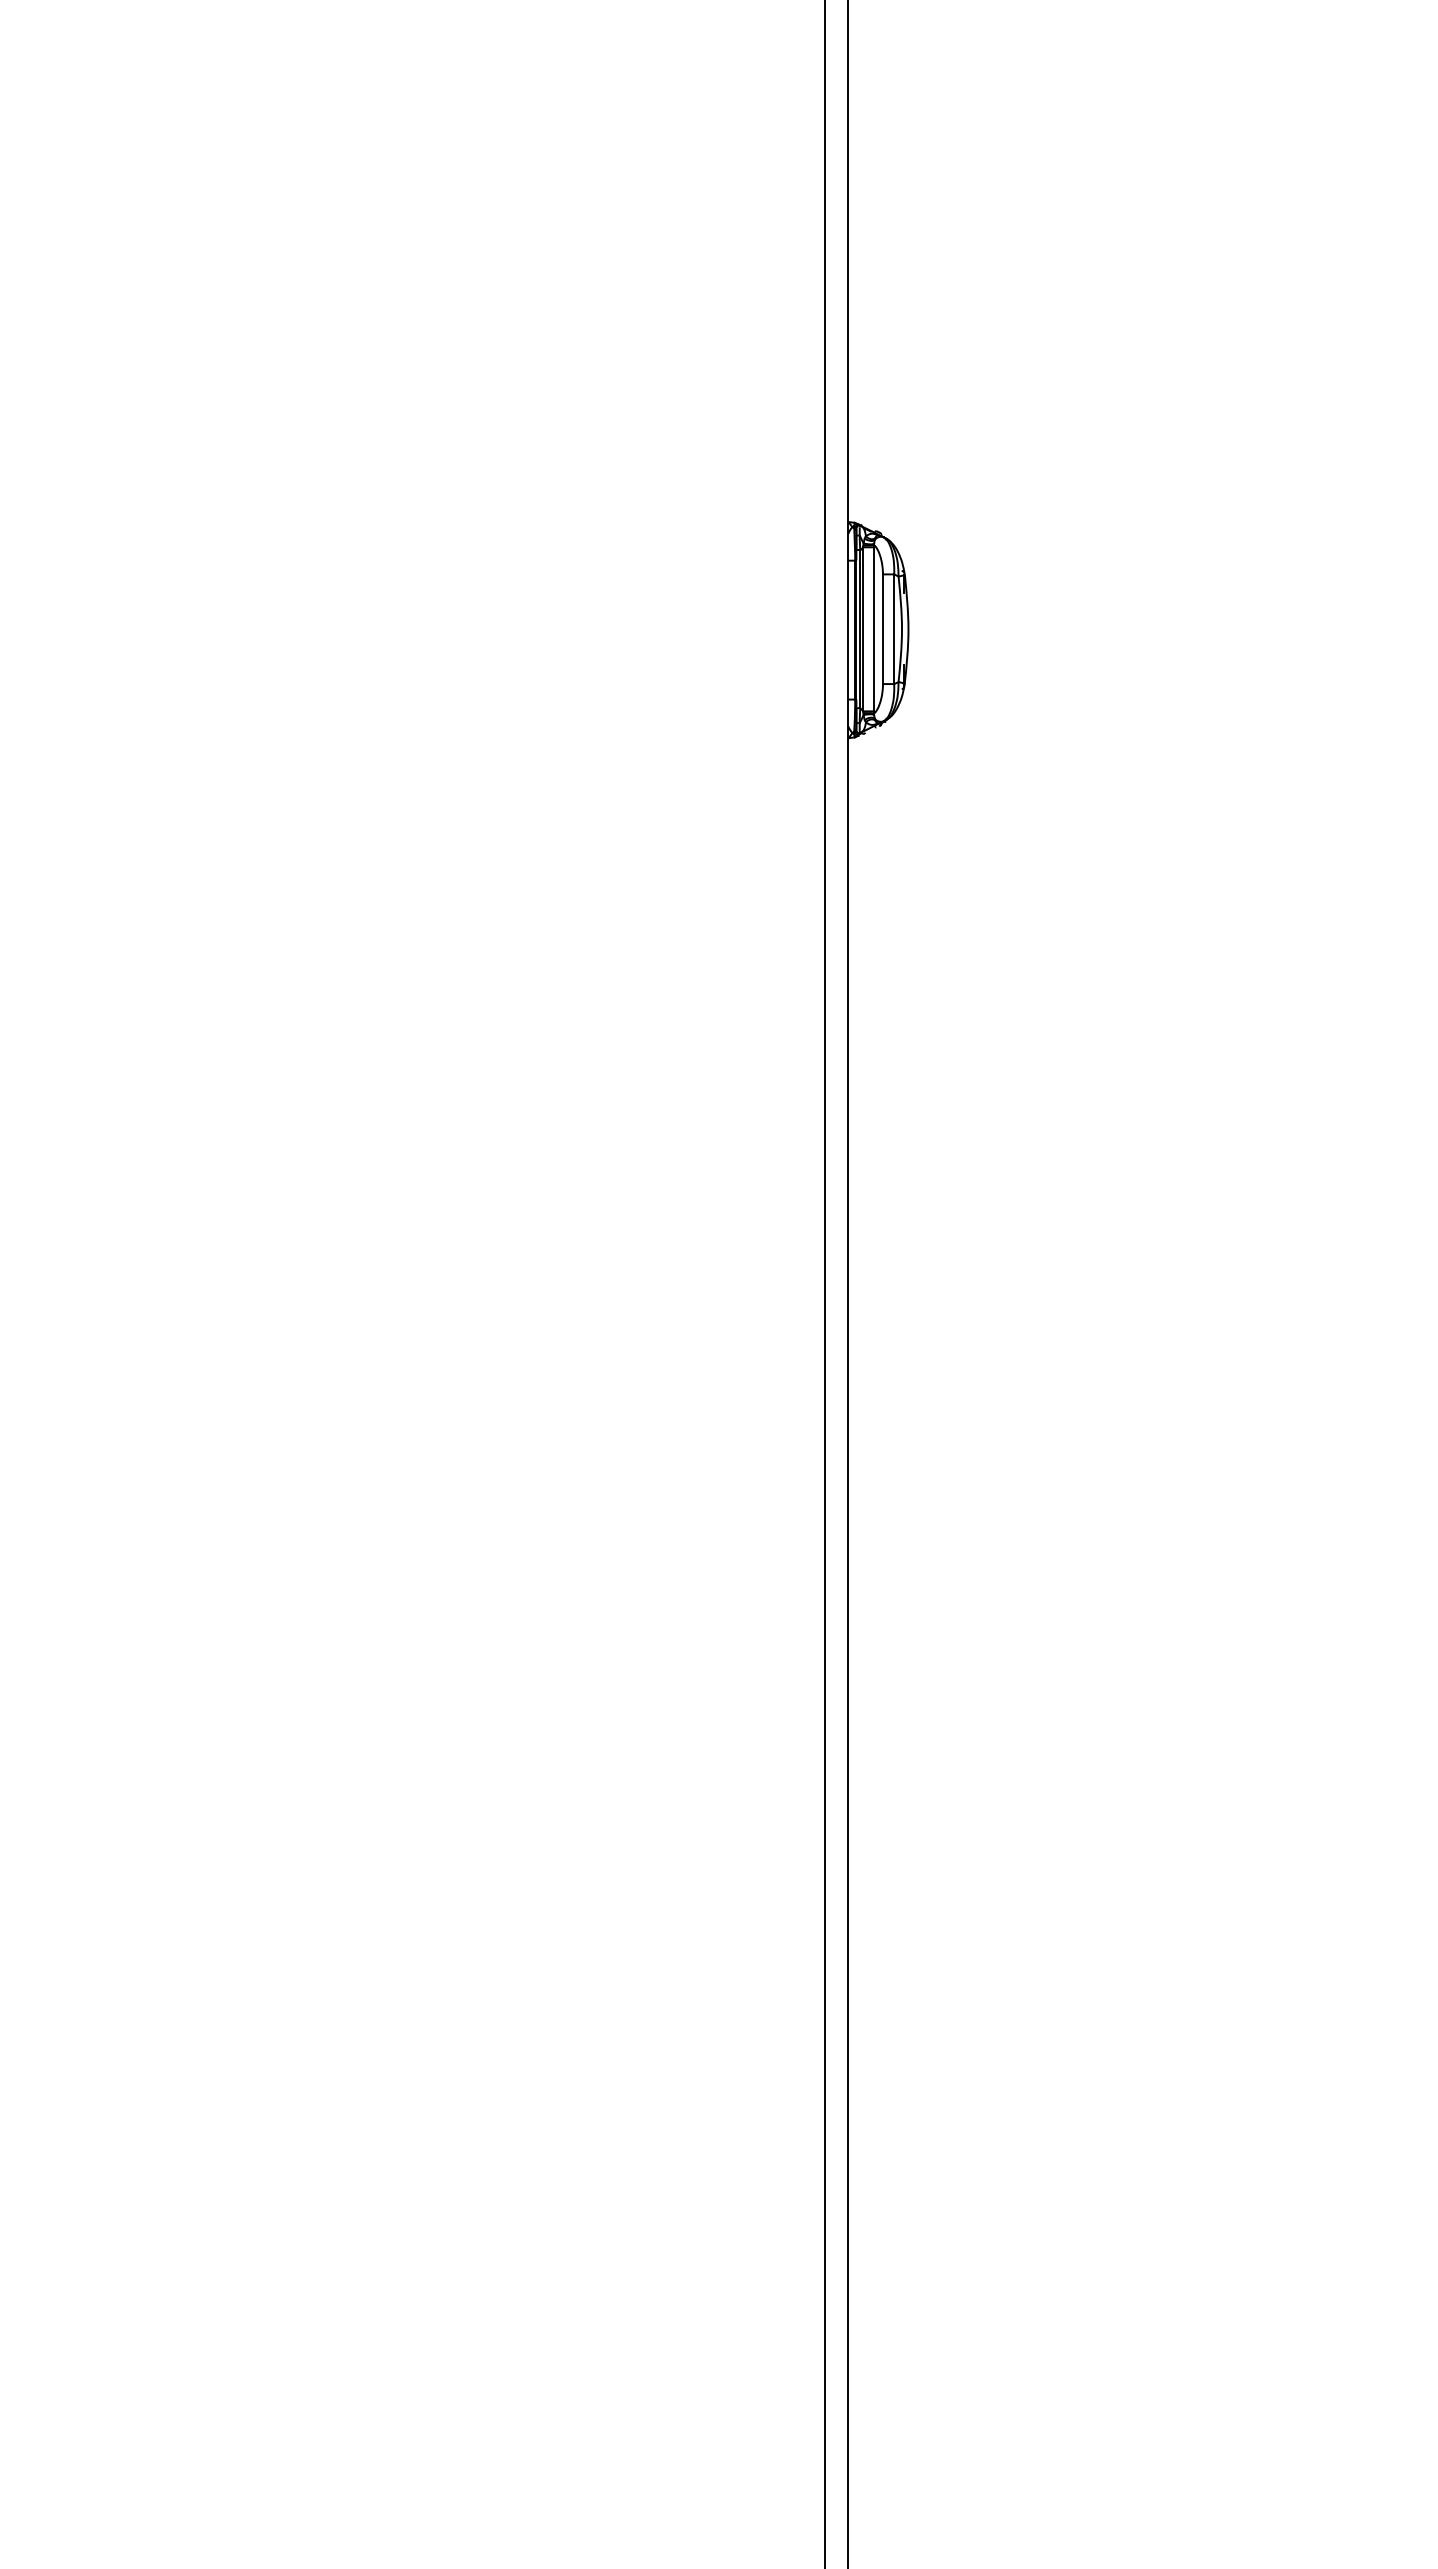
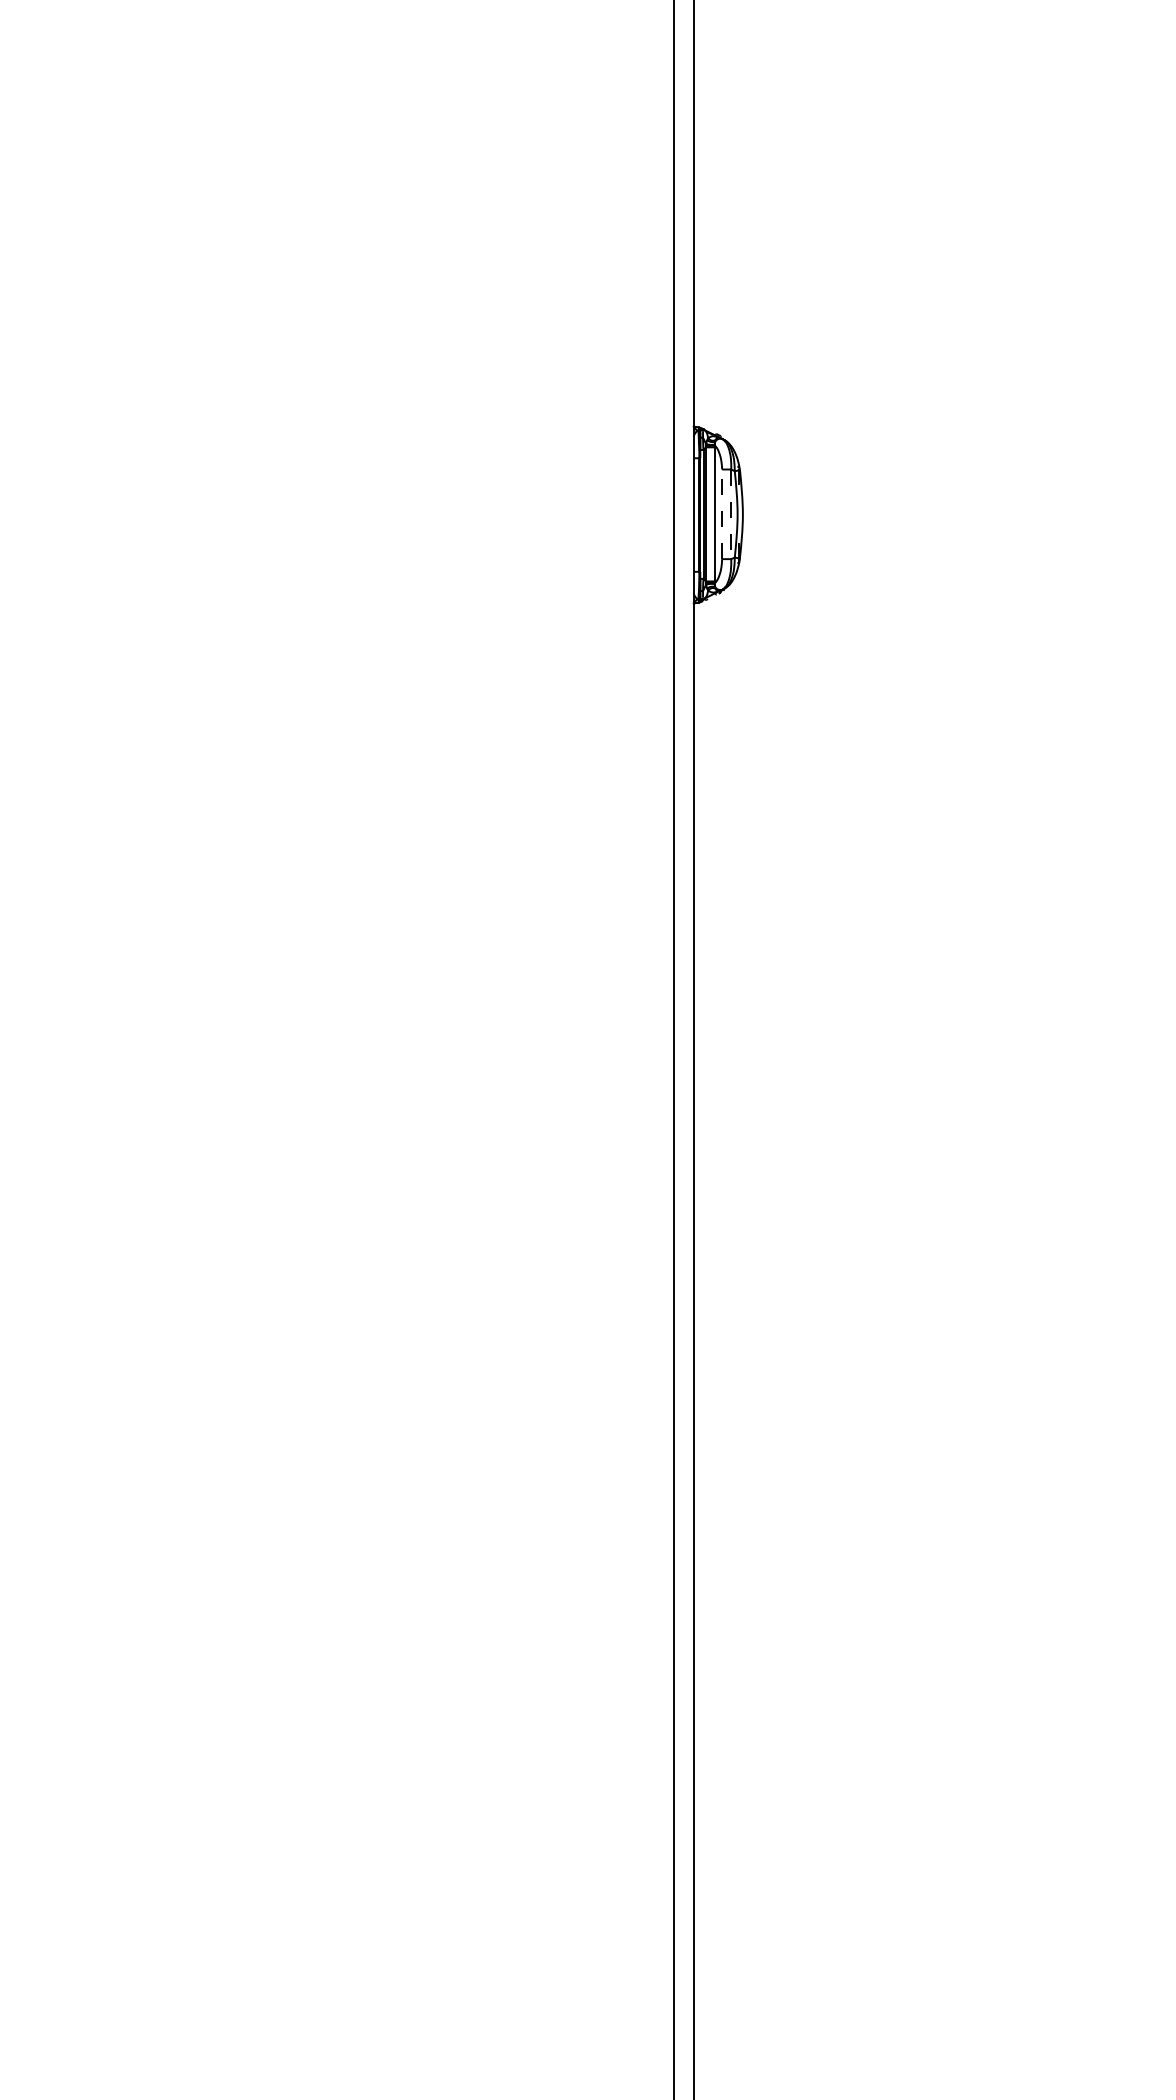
line: (883, 629) -> (722, 514), solid -> dashed
line: (894, 629) -> (731, 514), solid -> dashed

